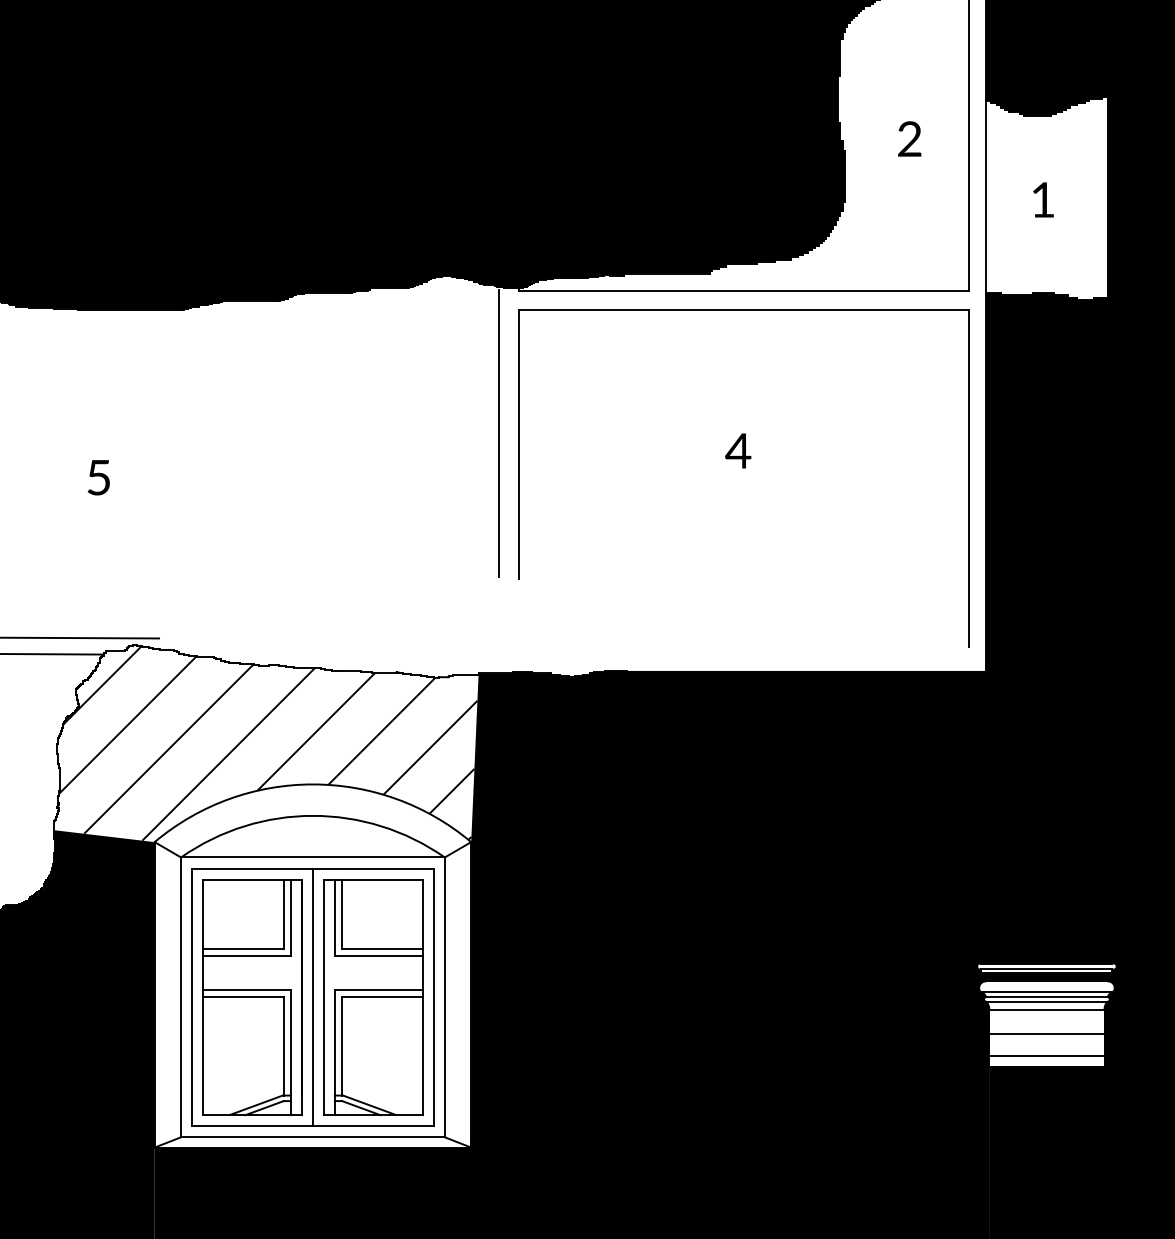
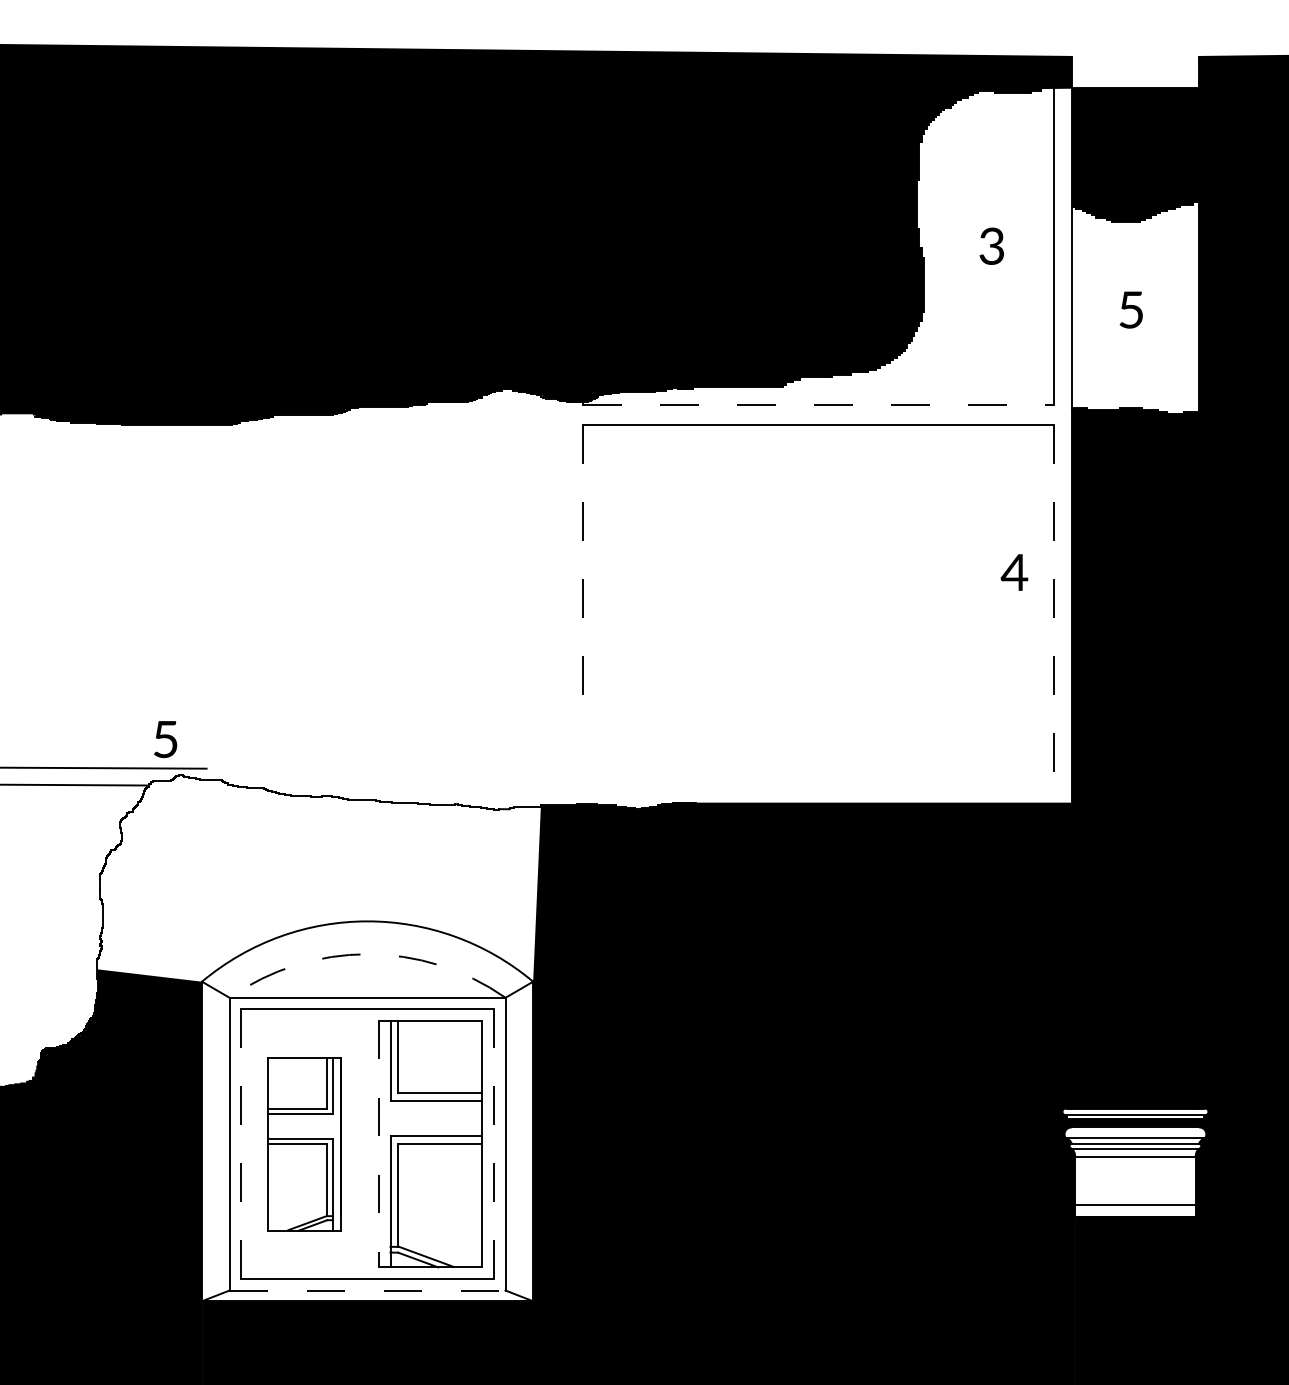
text: (909, 139) -> (991, 246), 2 -> 3
text: (1042, 199) -> (1130, 309), 1 -> 5
line: (744, 290) -> (819, 404), solid -> dashed
line: (499, 432) -> (562, 553), removed
line: (519, 445) -> (583, 566), solid -> dashed
text: (738, 450) -> (1014, 572), moved
text: (98, 477) -> (165, 739), moved
line: (968, 479) -> (1053, 602), solid -> dashed
hatch: (267, 743) -> (320, 878), removed
arc: (312, 816) -> (367, 954), solid -> dashed
line: (312, 996) -> (367, 1143), removed
line: (192, 997) -> (241, 1144), solid -> dashed
part: (252, 997) -> (304, 1144), size x0.7
line: (324, 997) -> (379, 1144), solid -> dashed
line: (434, 997) -> (494, 1144), solid -> dashed
line: (1046, 1034) -> (1134, 1182), removed
line: (312, 1137) -> (367, 1290), solid -> dashed

